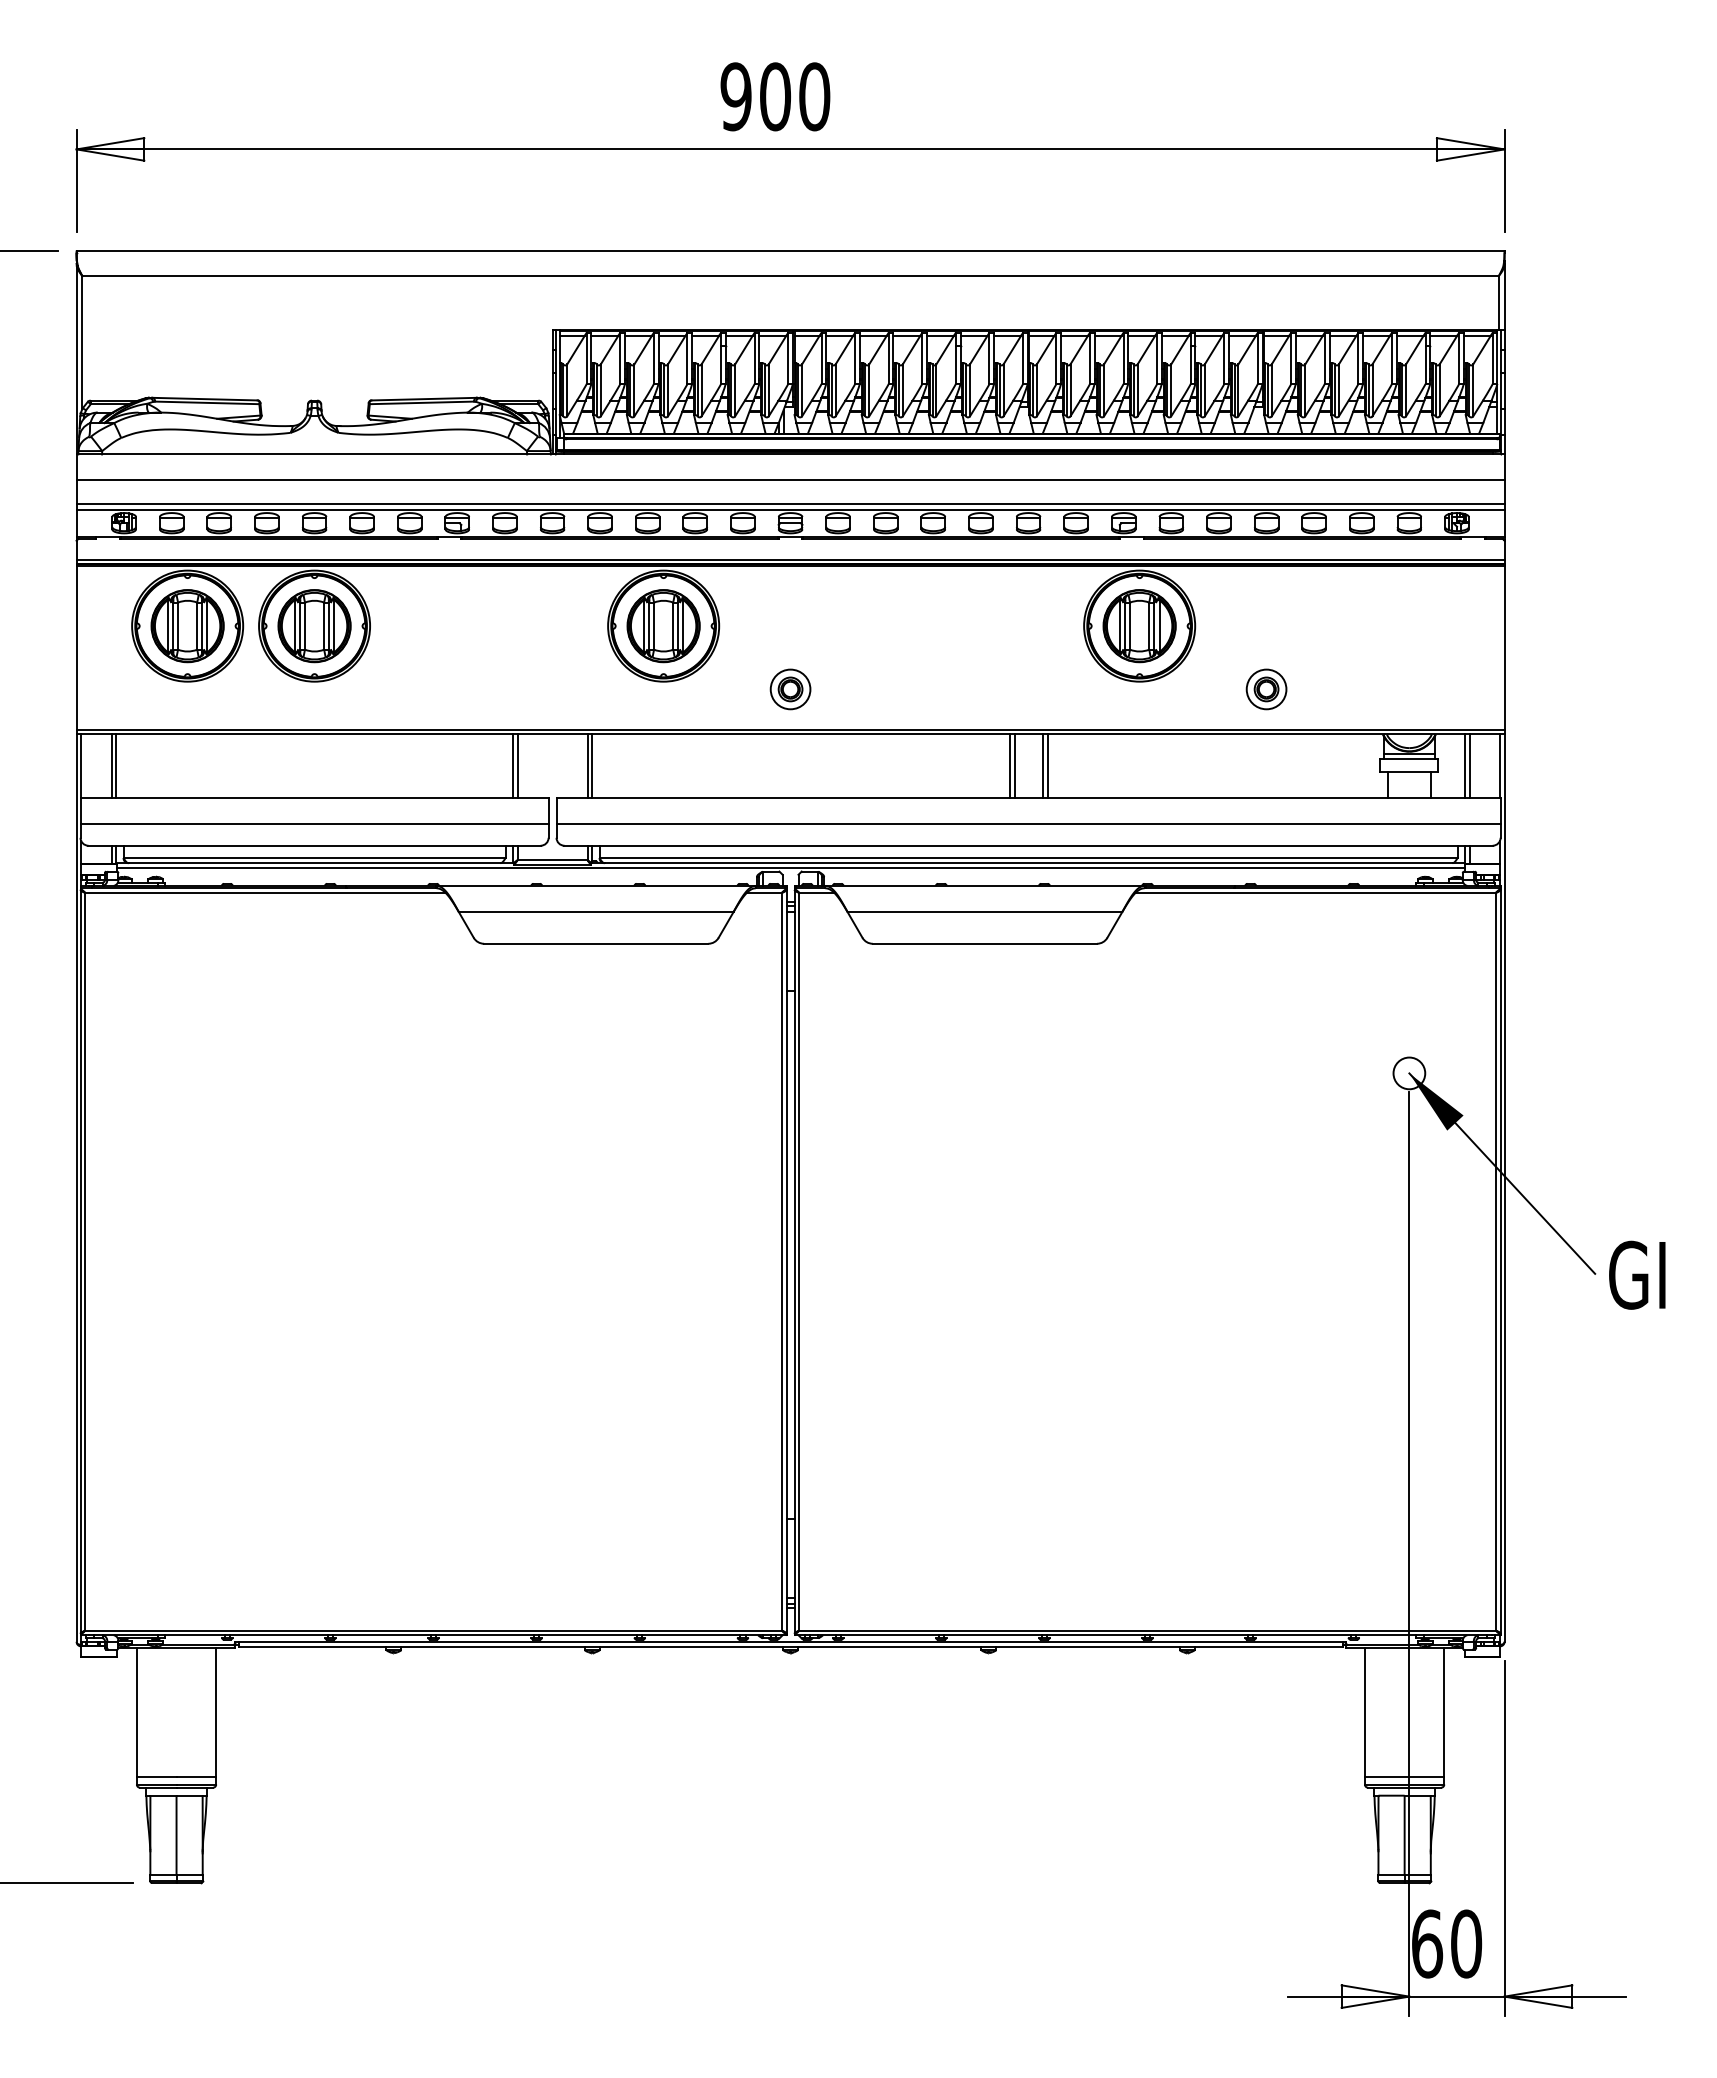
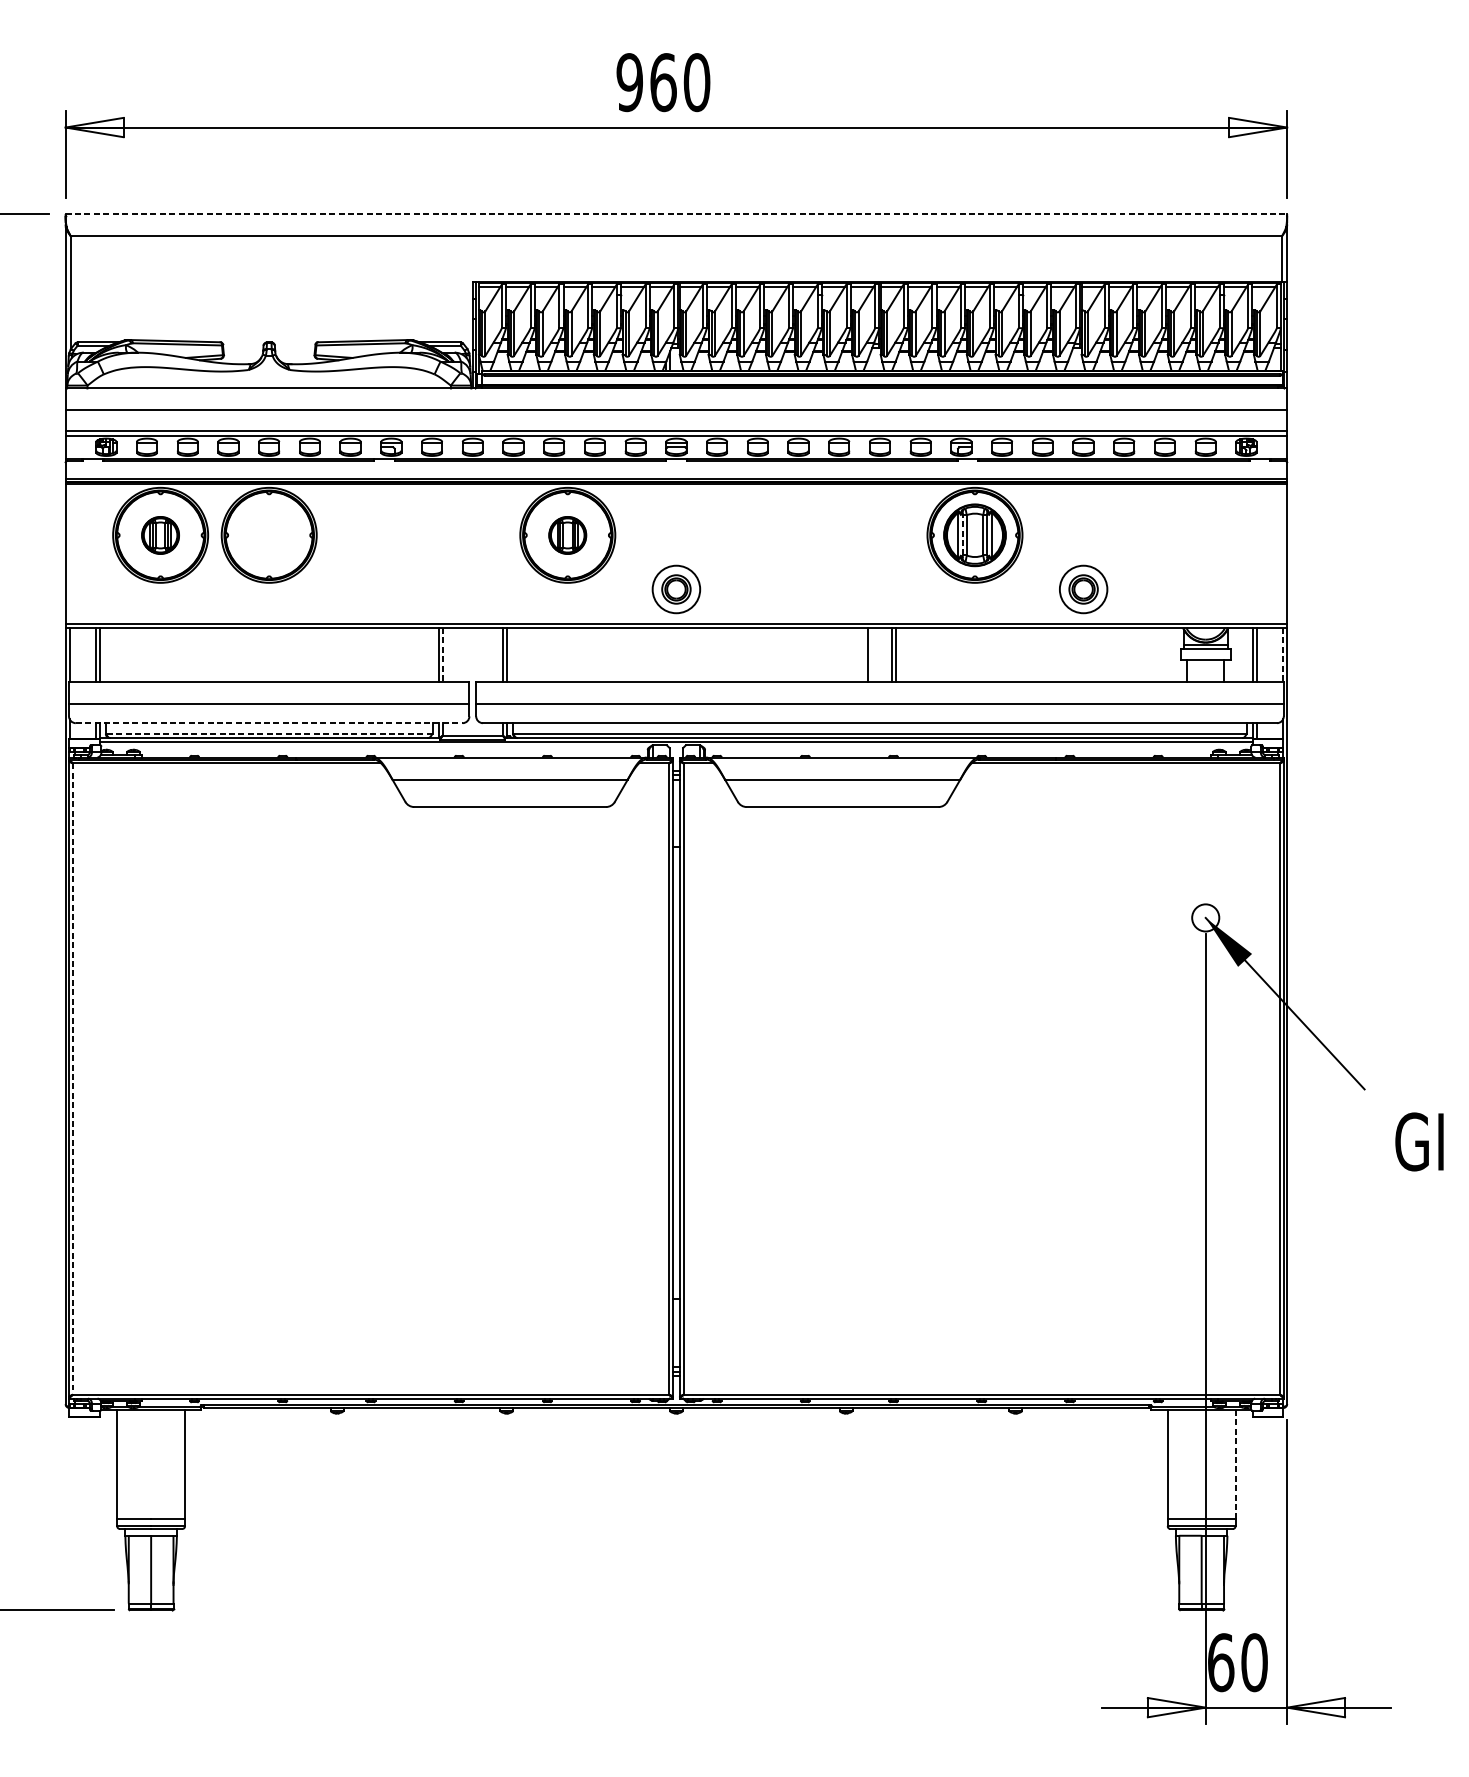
text: (775, 96) -> (663, 82), 900 -> 960
line: (791, 250) -> (677, 214), solid -> dashed
part: (187, 626) -> (160, 535), size x0.6
part: (314, 626) -> (269, 535), removed
part: (663, 626) -> (567, 535), size x0.6
line: (1125, 626) -> (962, 535), solid -> dashed
part: (790, 689) -> (676, 589), size x1.4
part: (1266, 689) -> (1083, 589), size x1.4
line: (1009, 765) -> (863, 654), removed
line: (517, 766) -> (442, 655), solid -> dashed
line: (1499, 766) -> (1282, 655), solid -> dashed
line: (315, 845) -> (270, 722), solid -> dashed
line: (314, 858) -> (269, 734), solid -> dashed
line: (85, 1261) -> (73, 1078), solid -> dashed
text: (1637, 1274) -> (1419, 1141), moved
line: (1444, 1711) -> (1235, 1463), solid -> dashed

